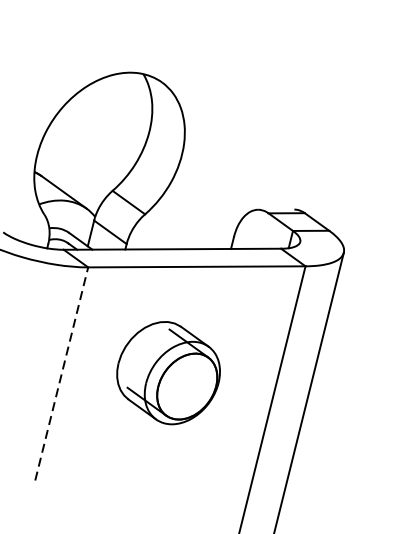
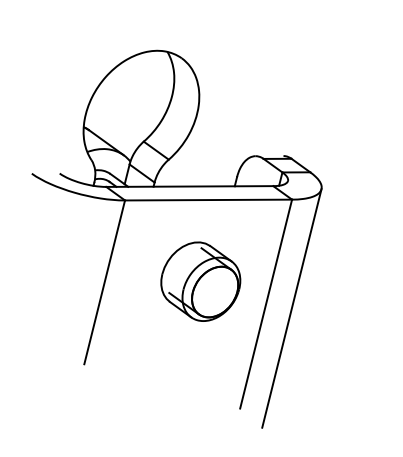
line: (61, 372) -> (104, 281), dashed -> solid
part: (168, 372) -> (200, 281), moved

